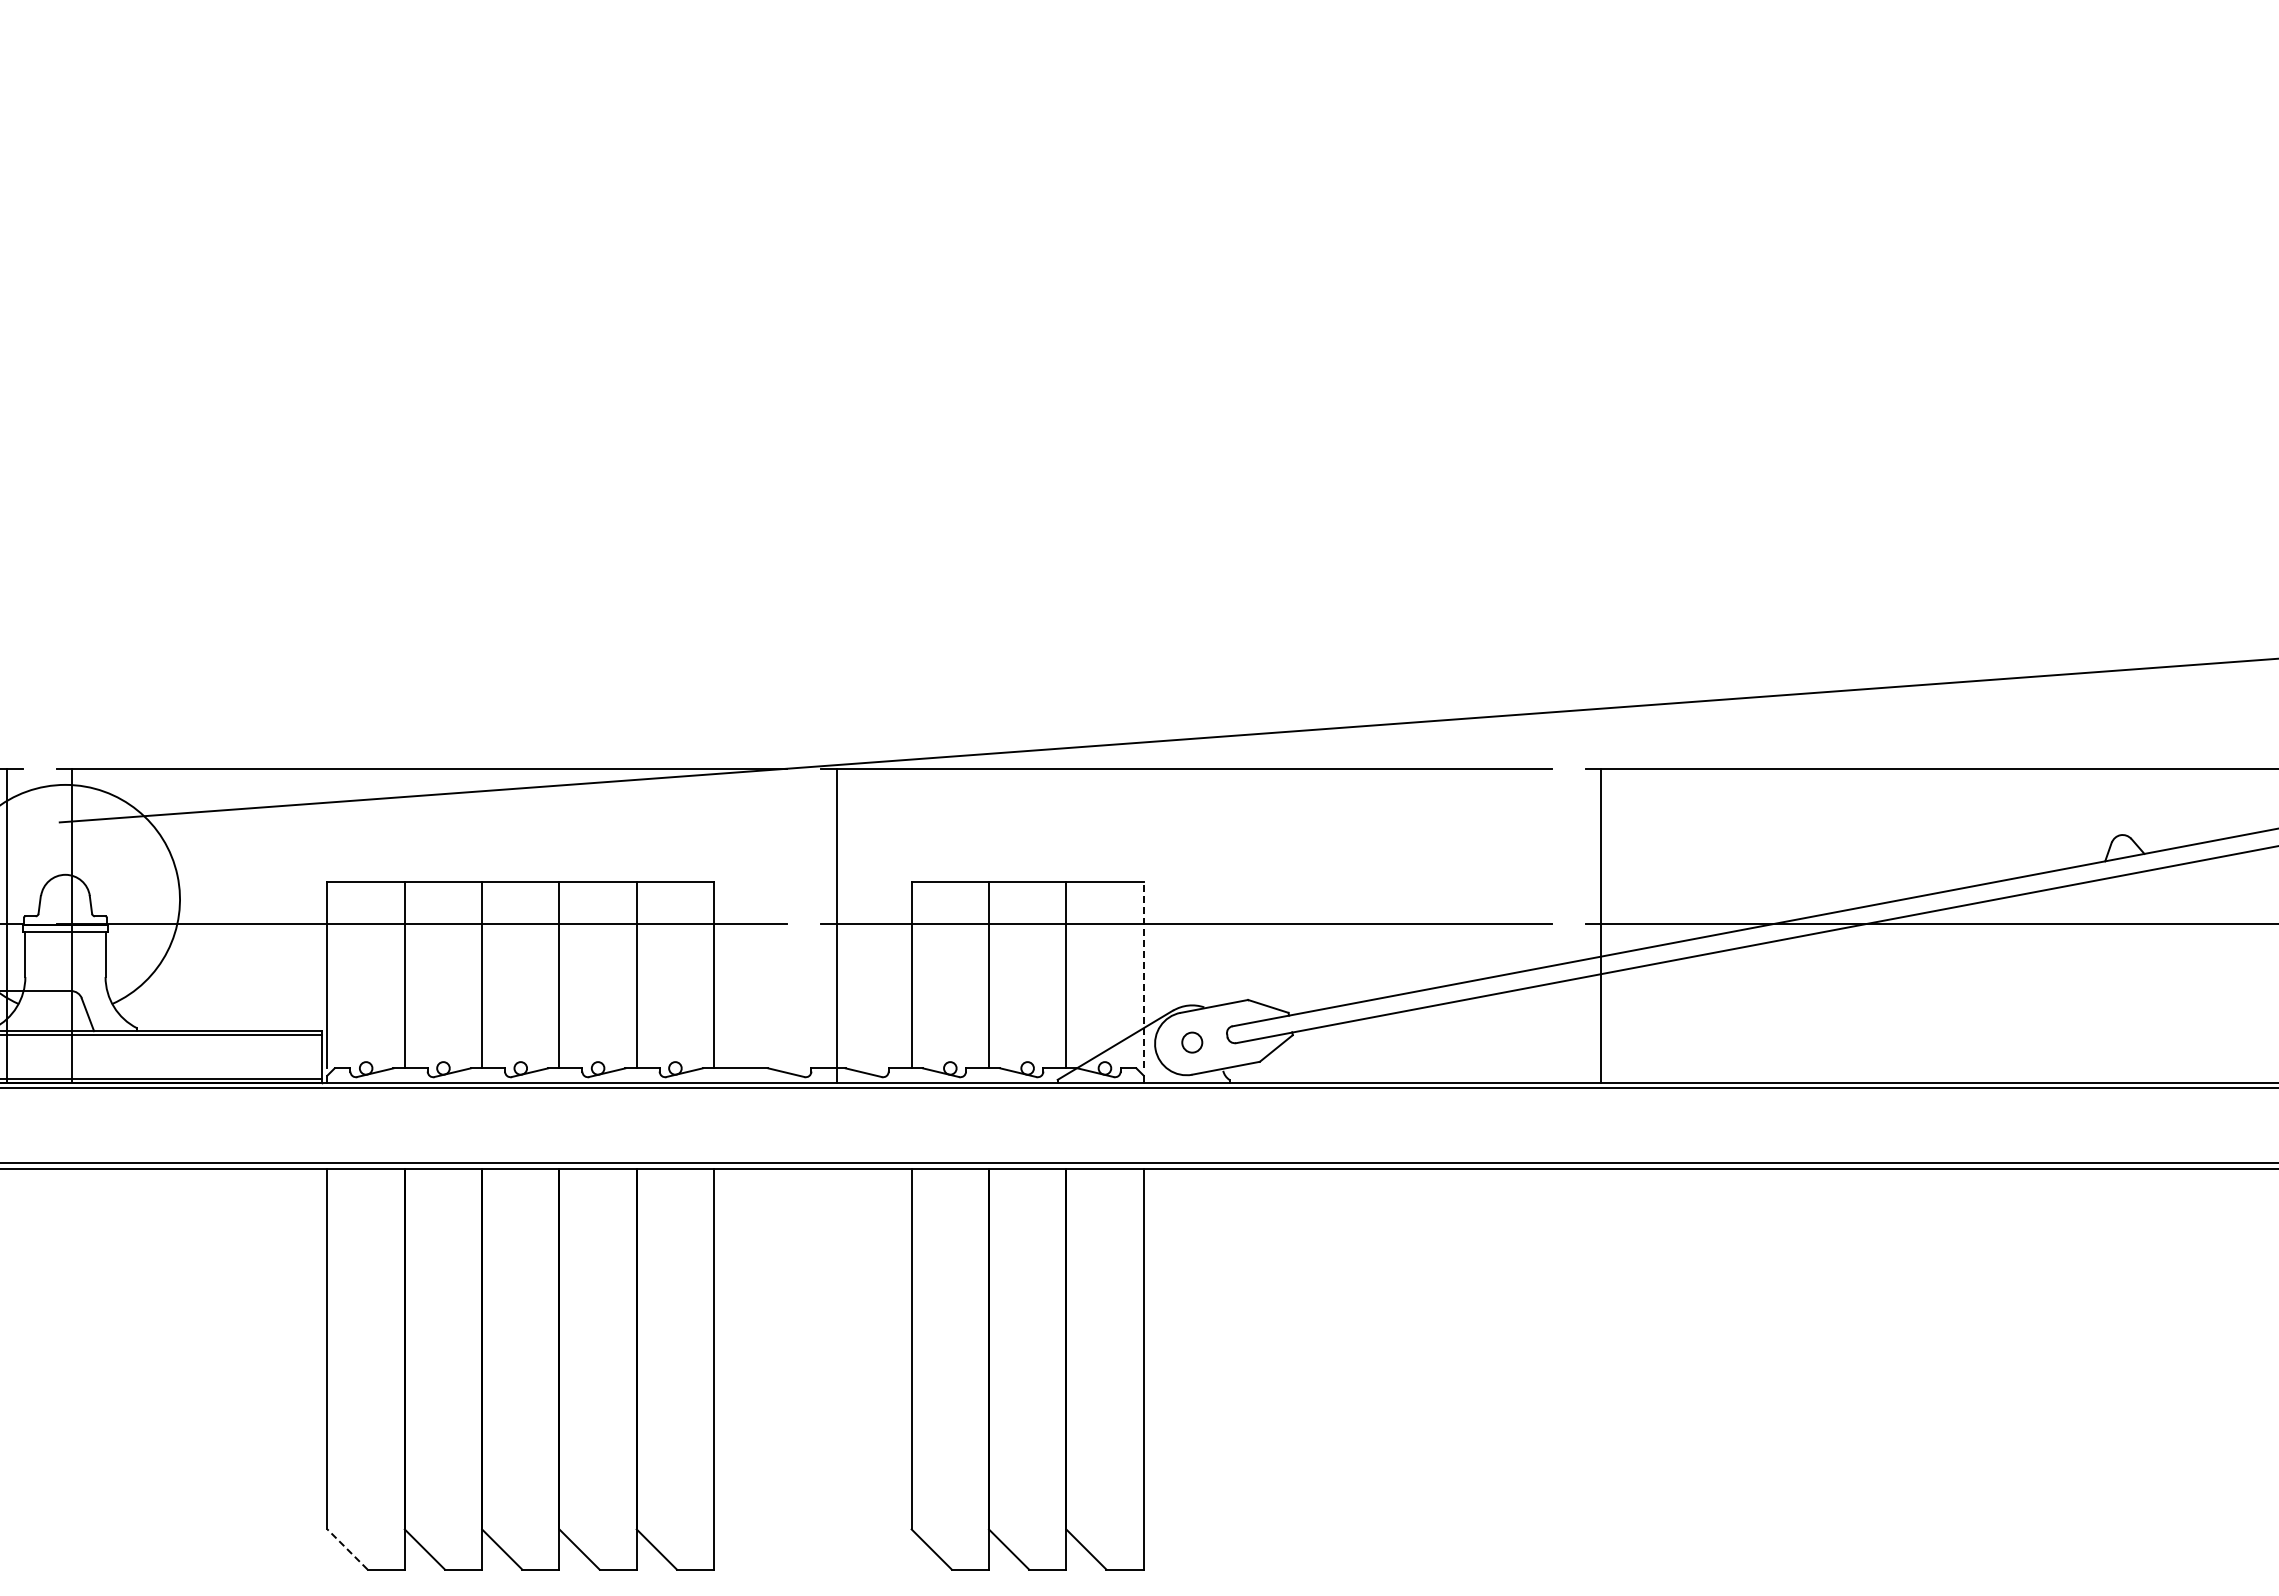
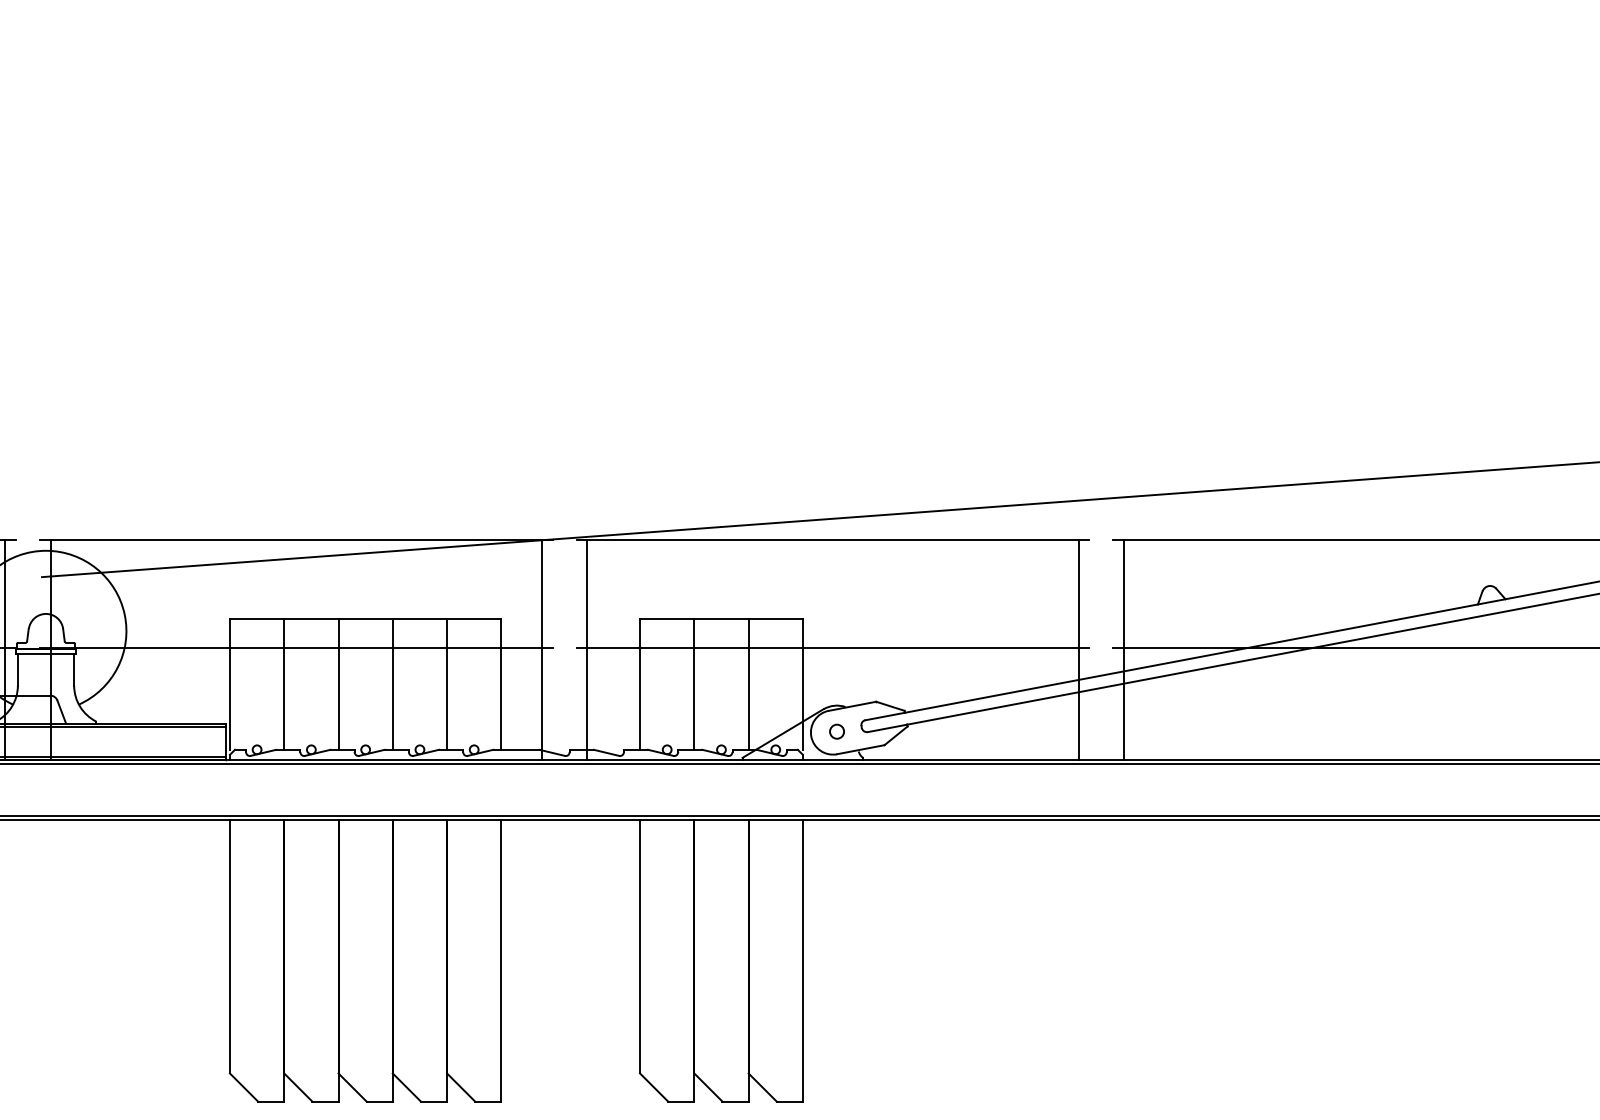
line: (771, 925) -> (541, 649), added
line: (1536, 925) -> (1078, 649), added
line: (1143, 974) -> (802, 683), dashed -> solid
line: (347, 1549) -> (244, 1087), dashed -> solid

